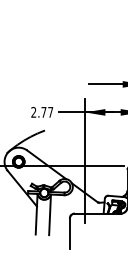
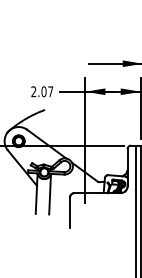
text: (43, 112) -> (43, 91), 2.77 -> 2.07

